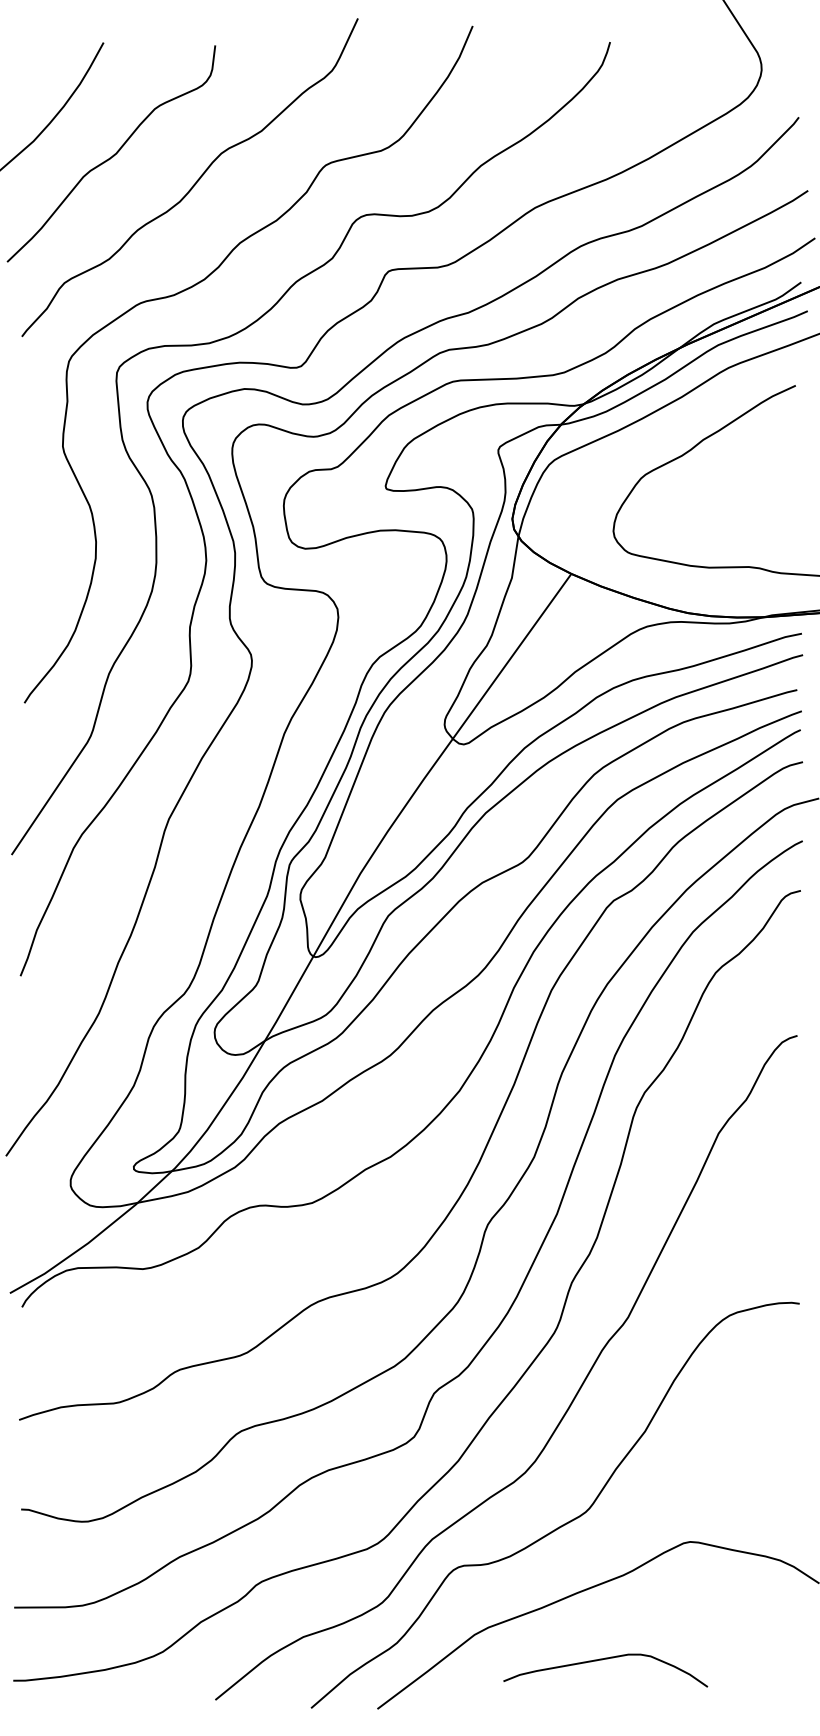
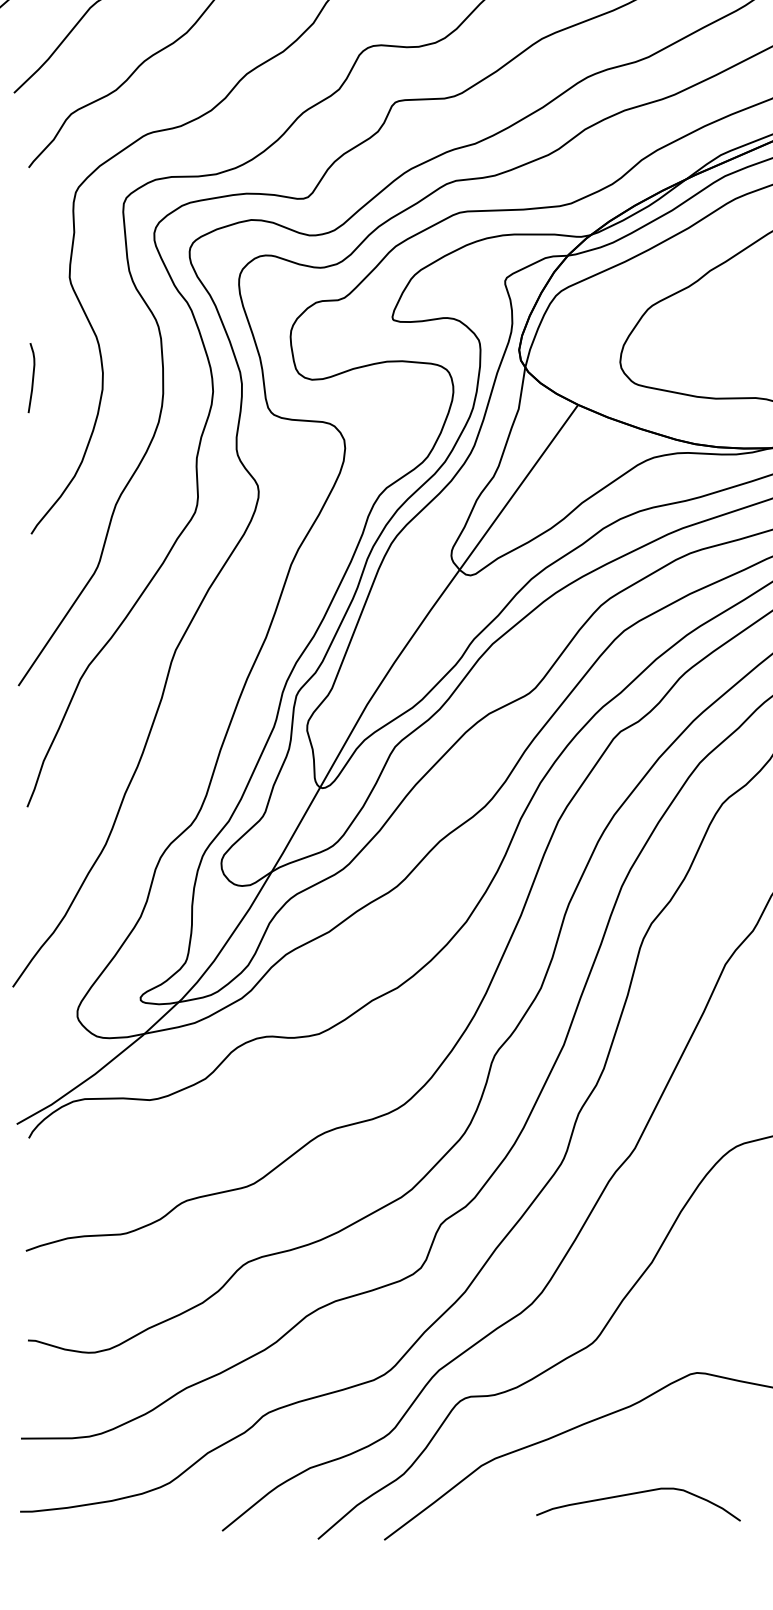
curve: (25, 547) -> (32, 378), added
curve: (602, 1660) -> (635, 1494), moved

